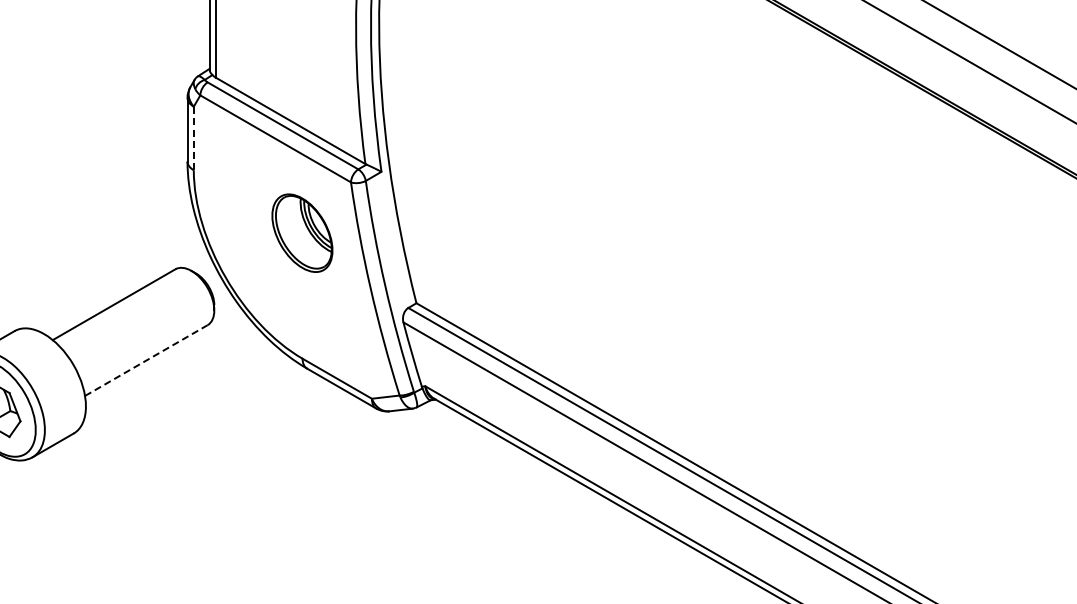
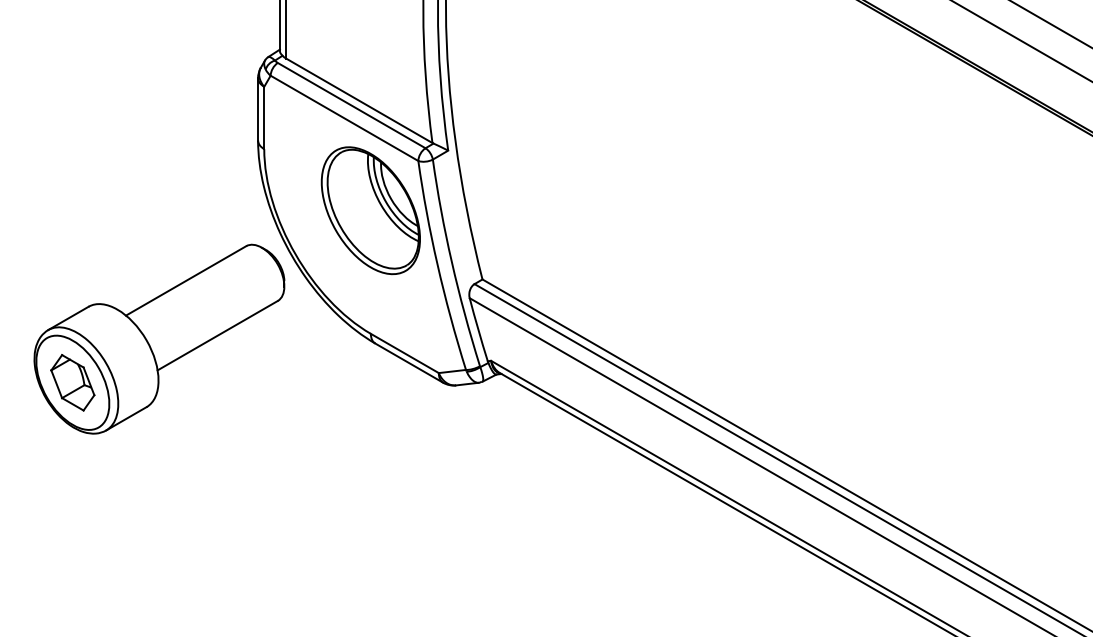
line: (194, 138) -> (264, 117), dashed -> solid
part: (302, 232) -> (370, 210), size x1.67
line: (147, 360) -> (218, 335), dashed -> solid

